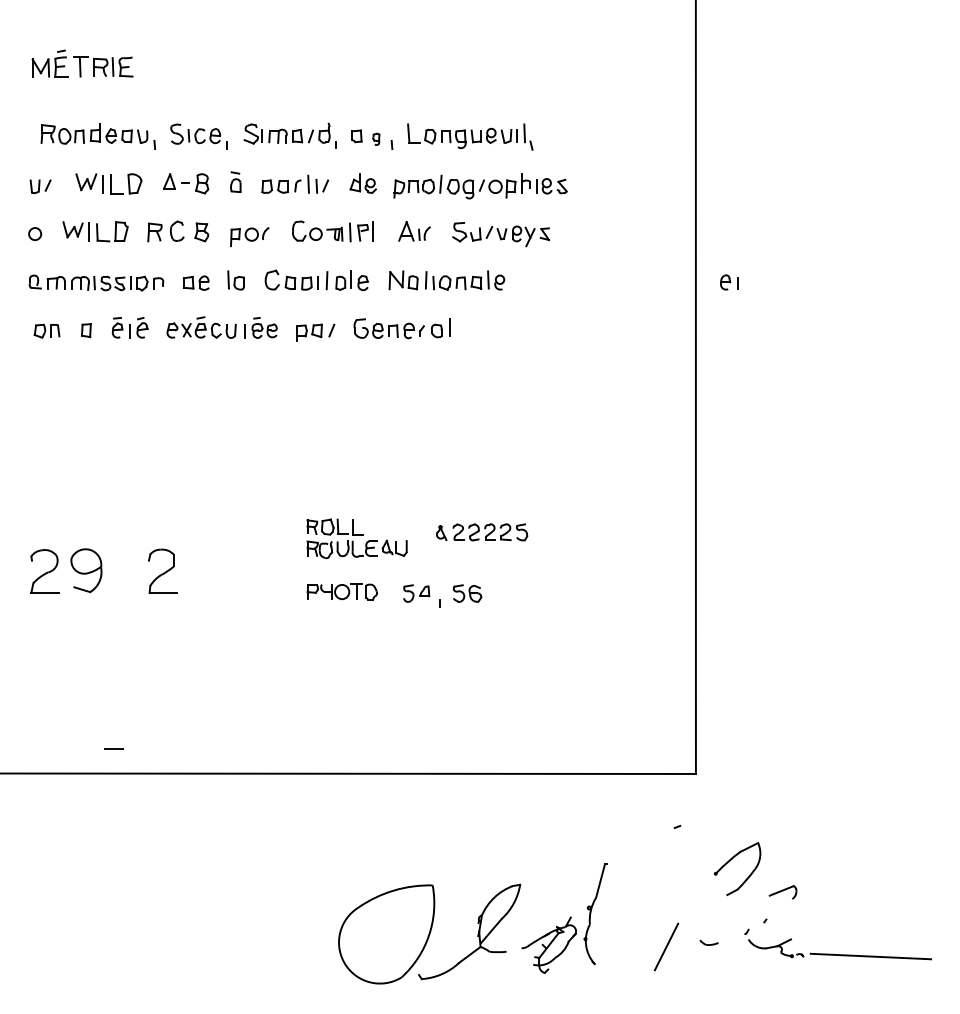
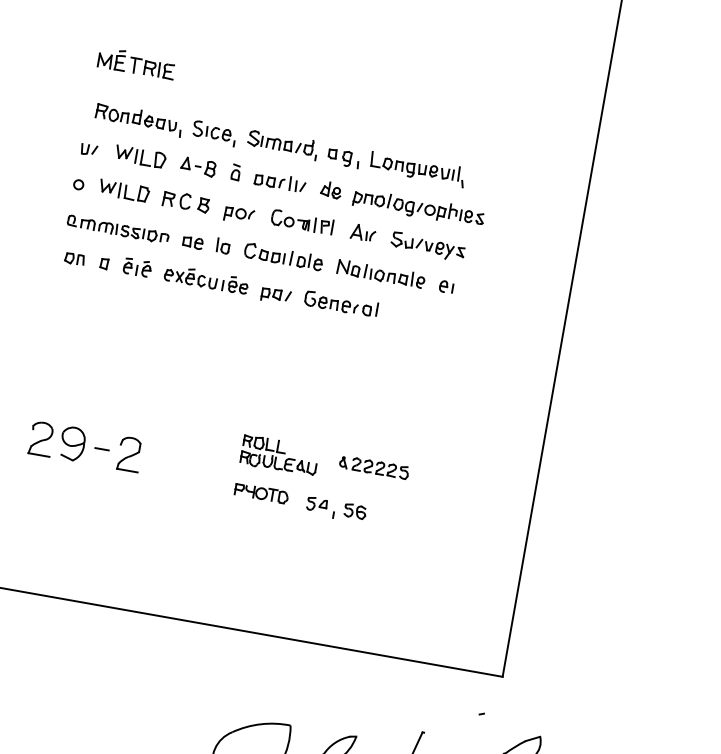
part: (376, 139) -> (347, 159), size x1.67
part: (729, 282) -> (446, 287), moved
line: (113, 748) -> (101, 448), moved

